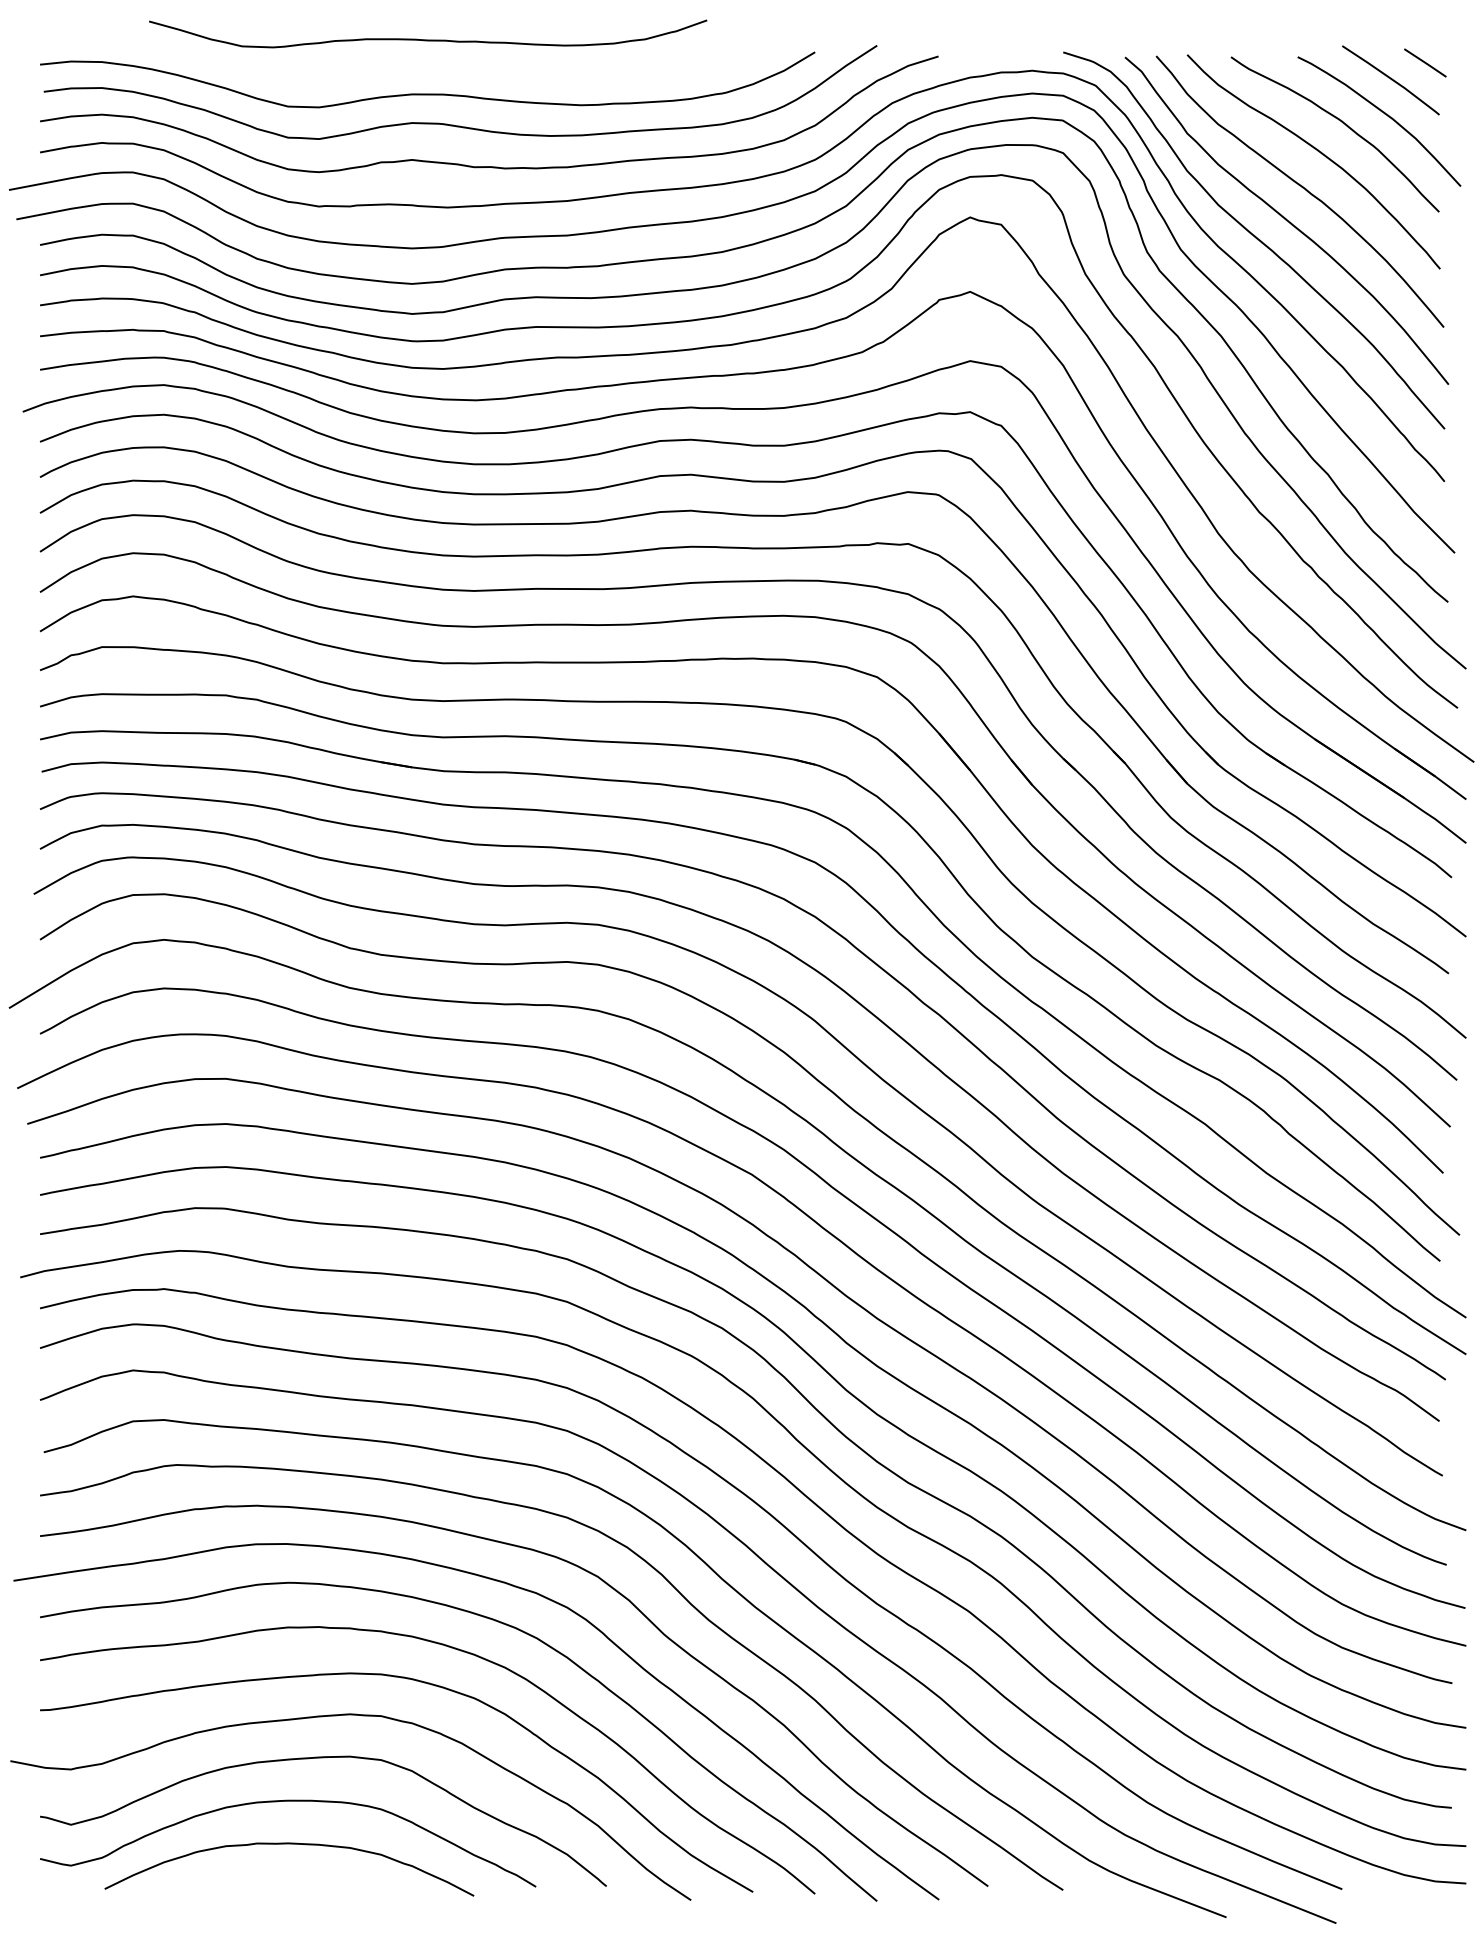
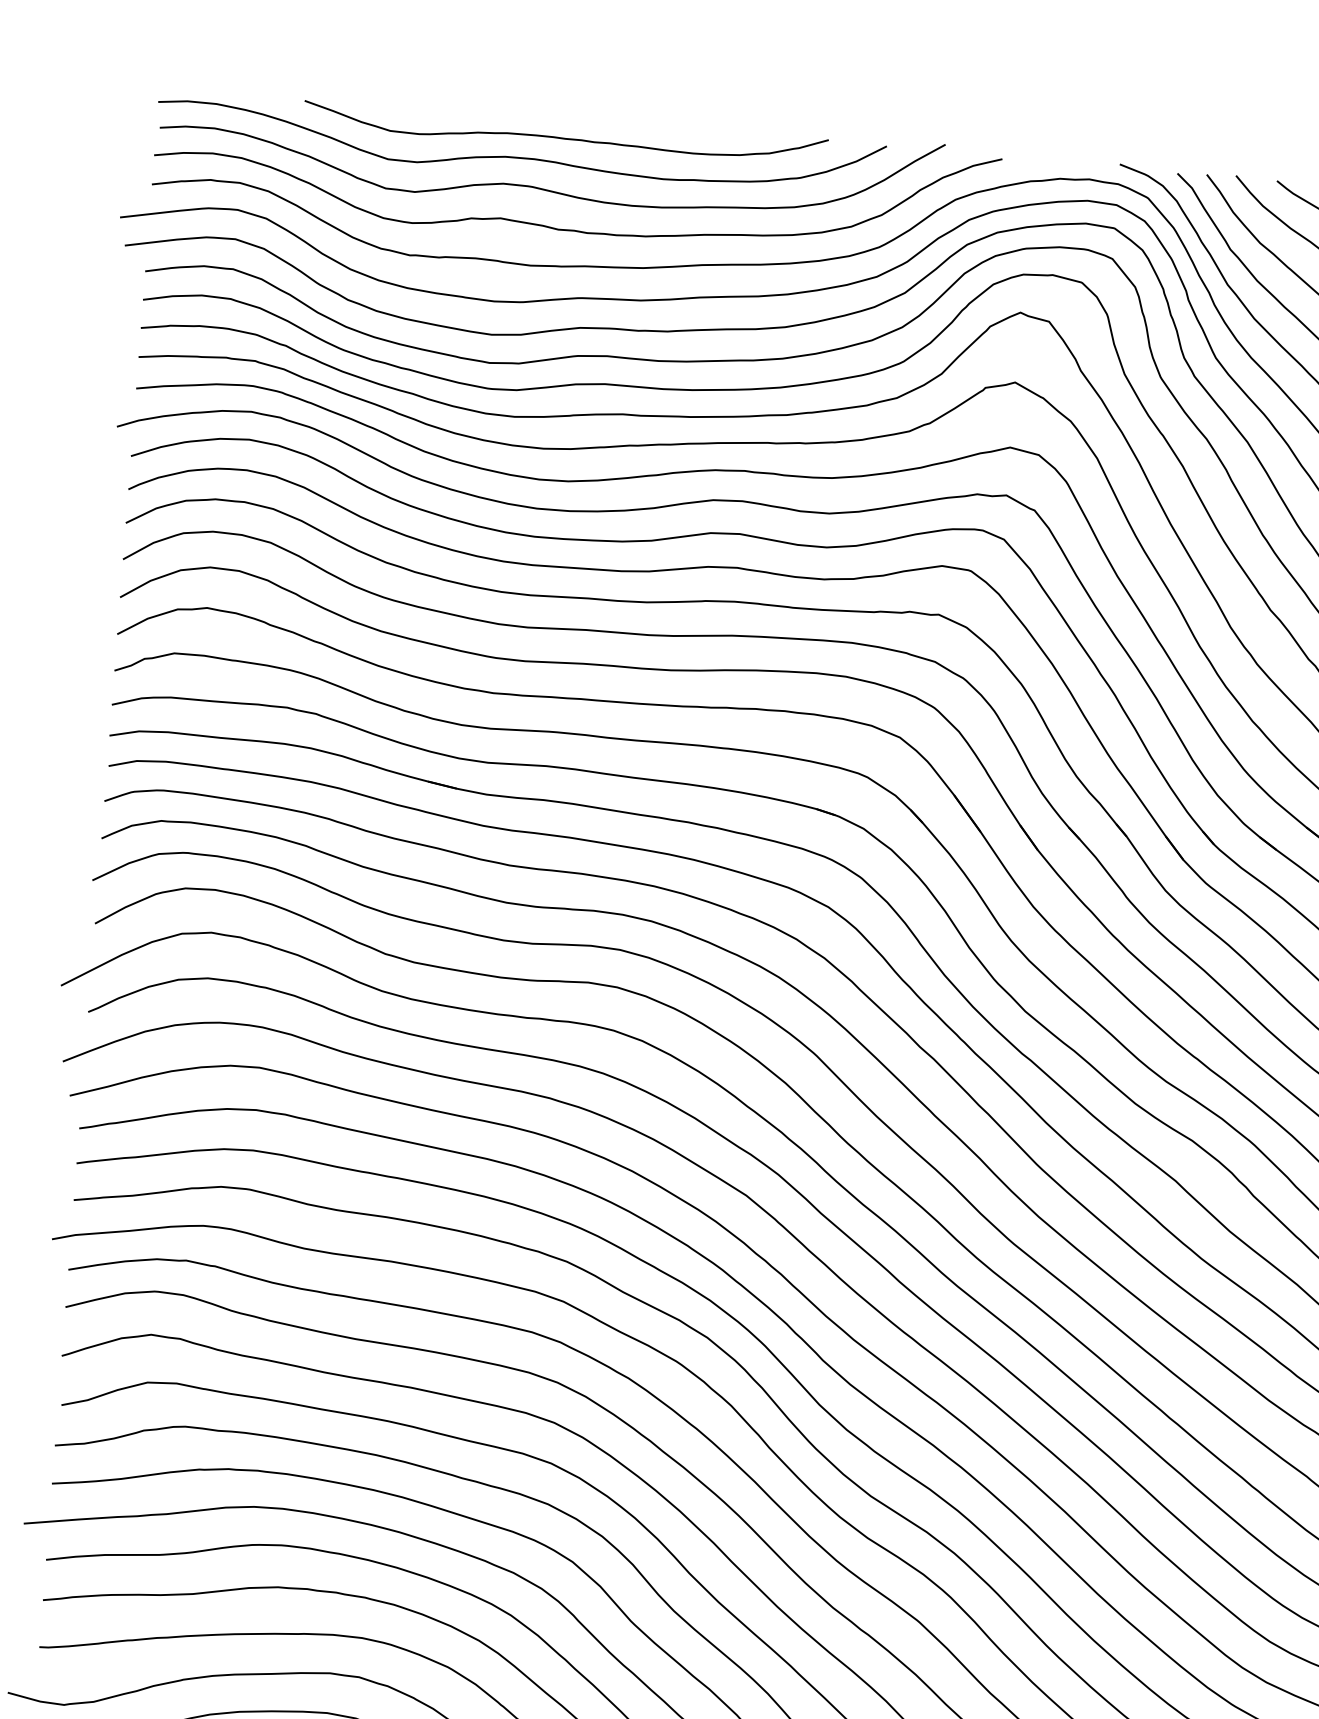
curve: (428, 39) -> (565, 137), moved

